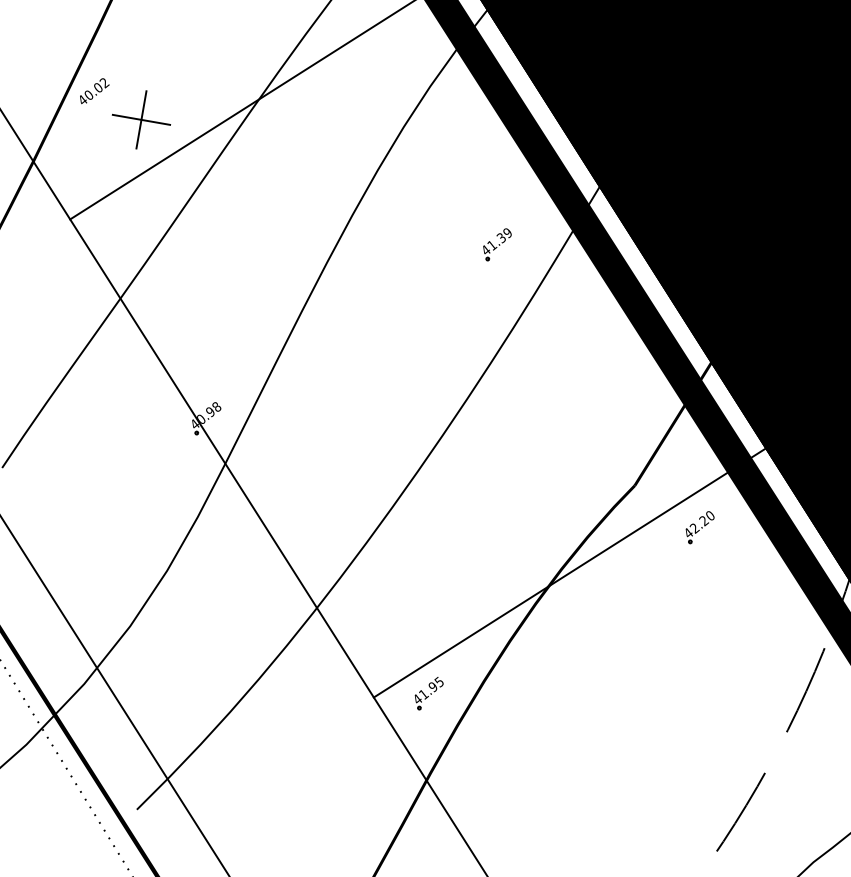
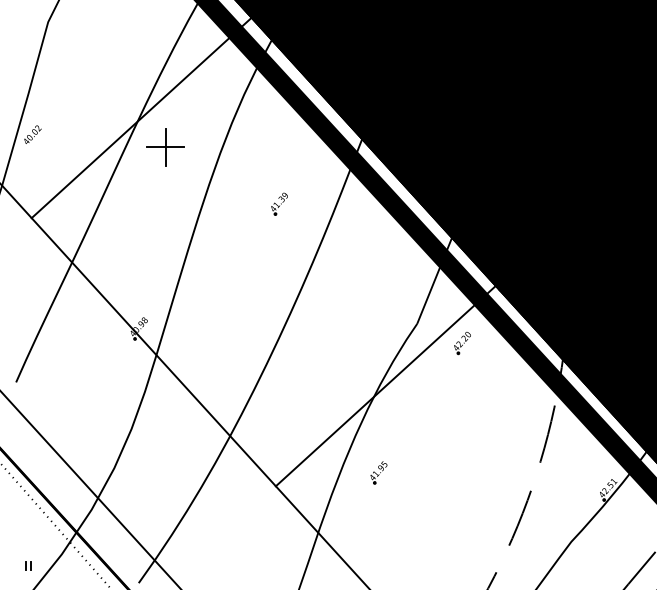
part: (141, 119) -> (165, 147), moved
part: (496, 243) -> (279, 203), moved
part: (427, 693) -> (378, 472), moved

